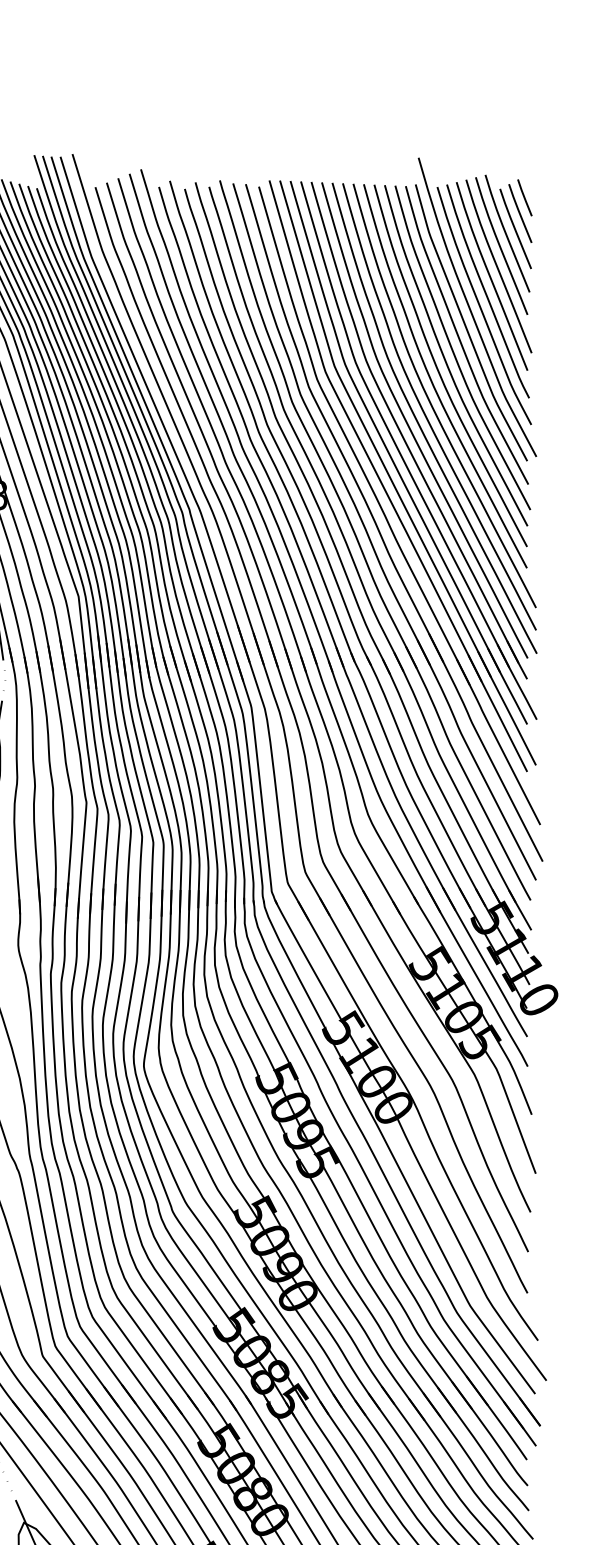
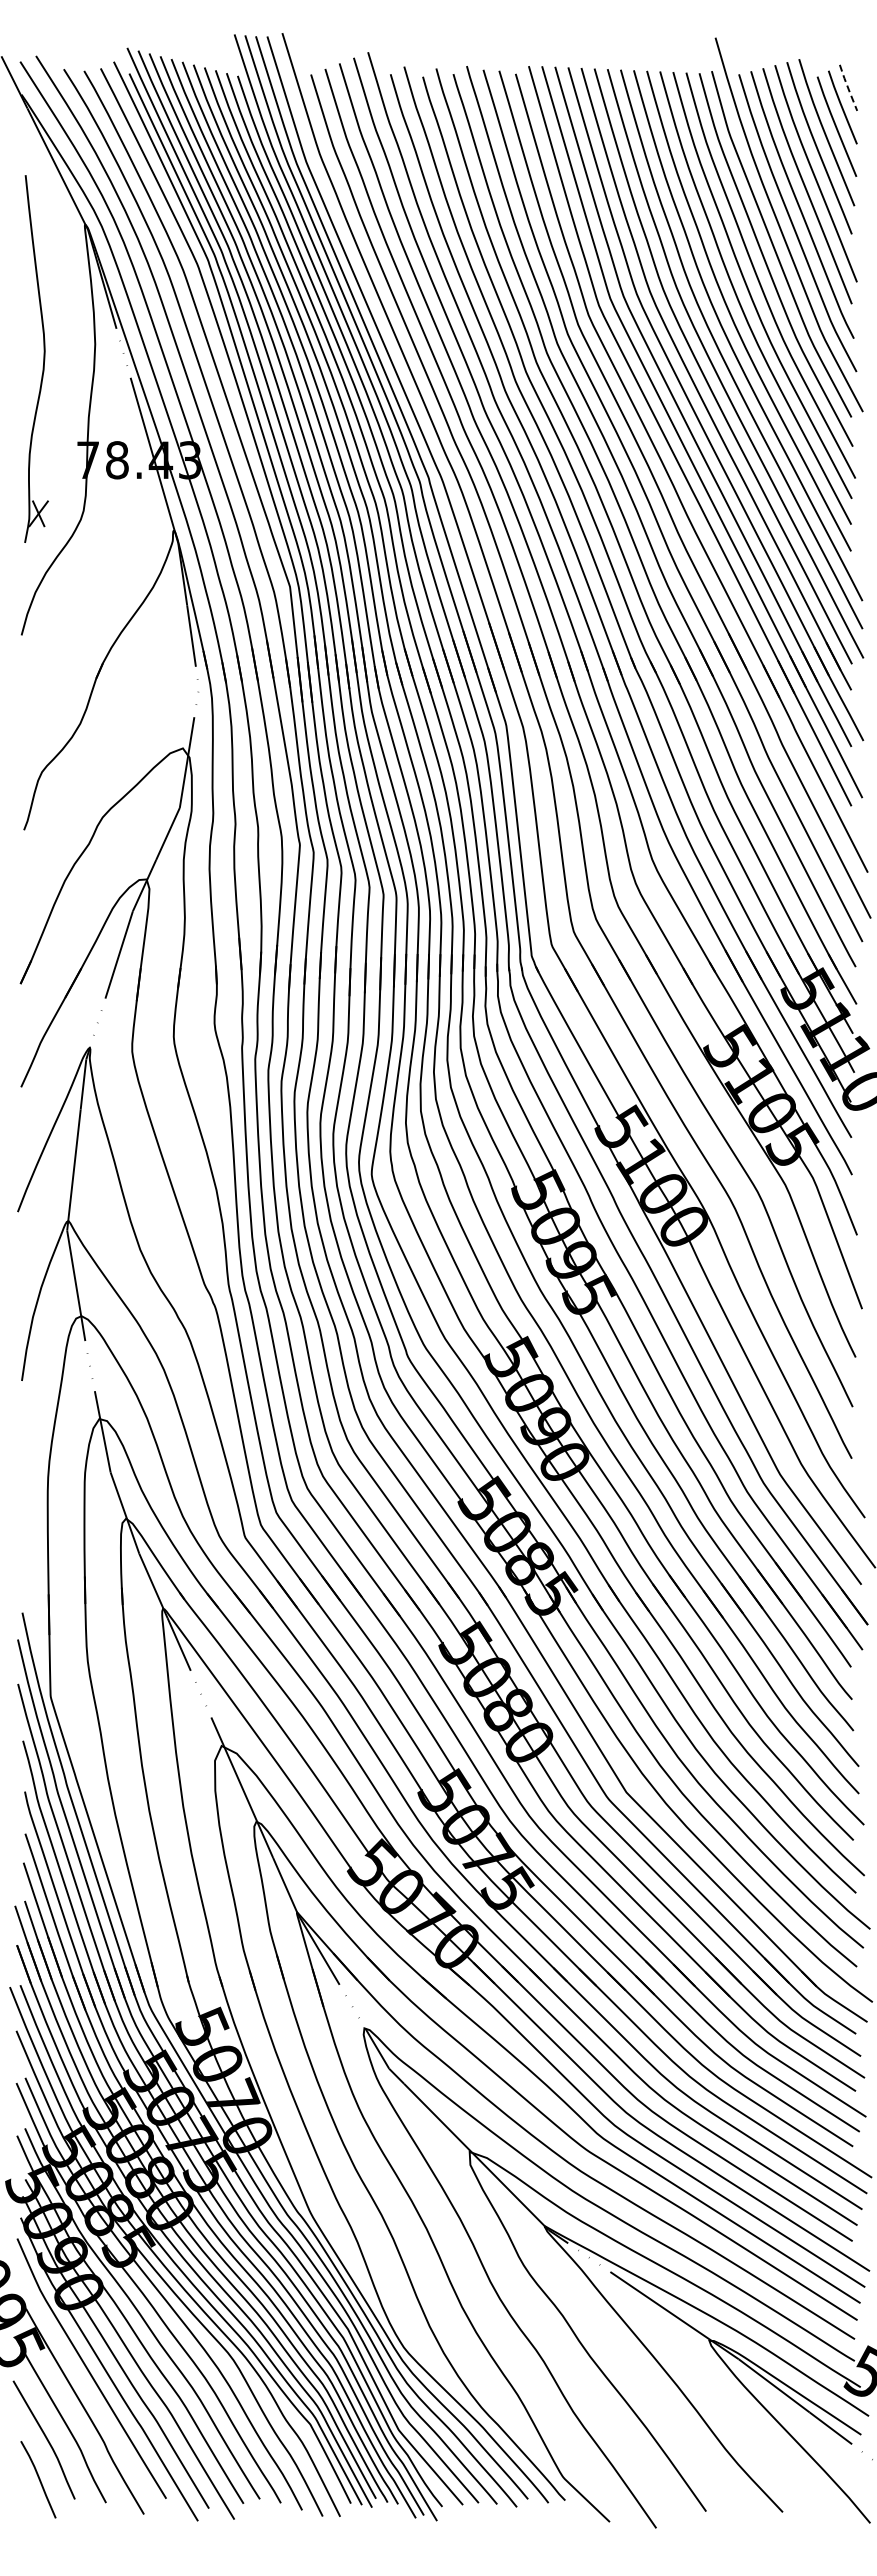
line: (524, 197) -> (848, 87), solid -> dashed

